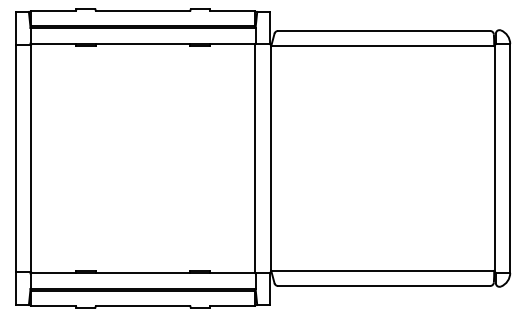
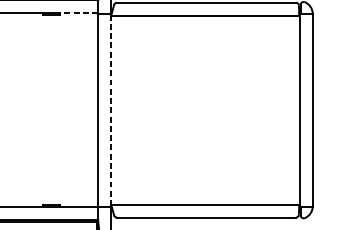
line: (232, 43) -> (78, 13), solid -> dashed
line: (270, 158) -> (110, 110), solid -> dashed

